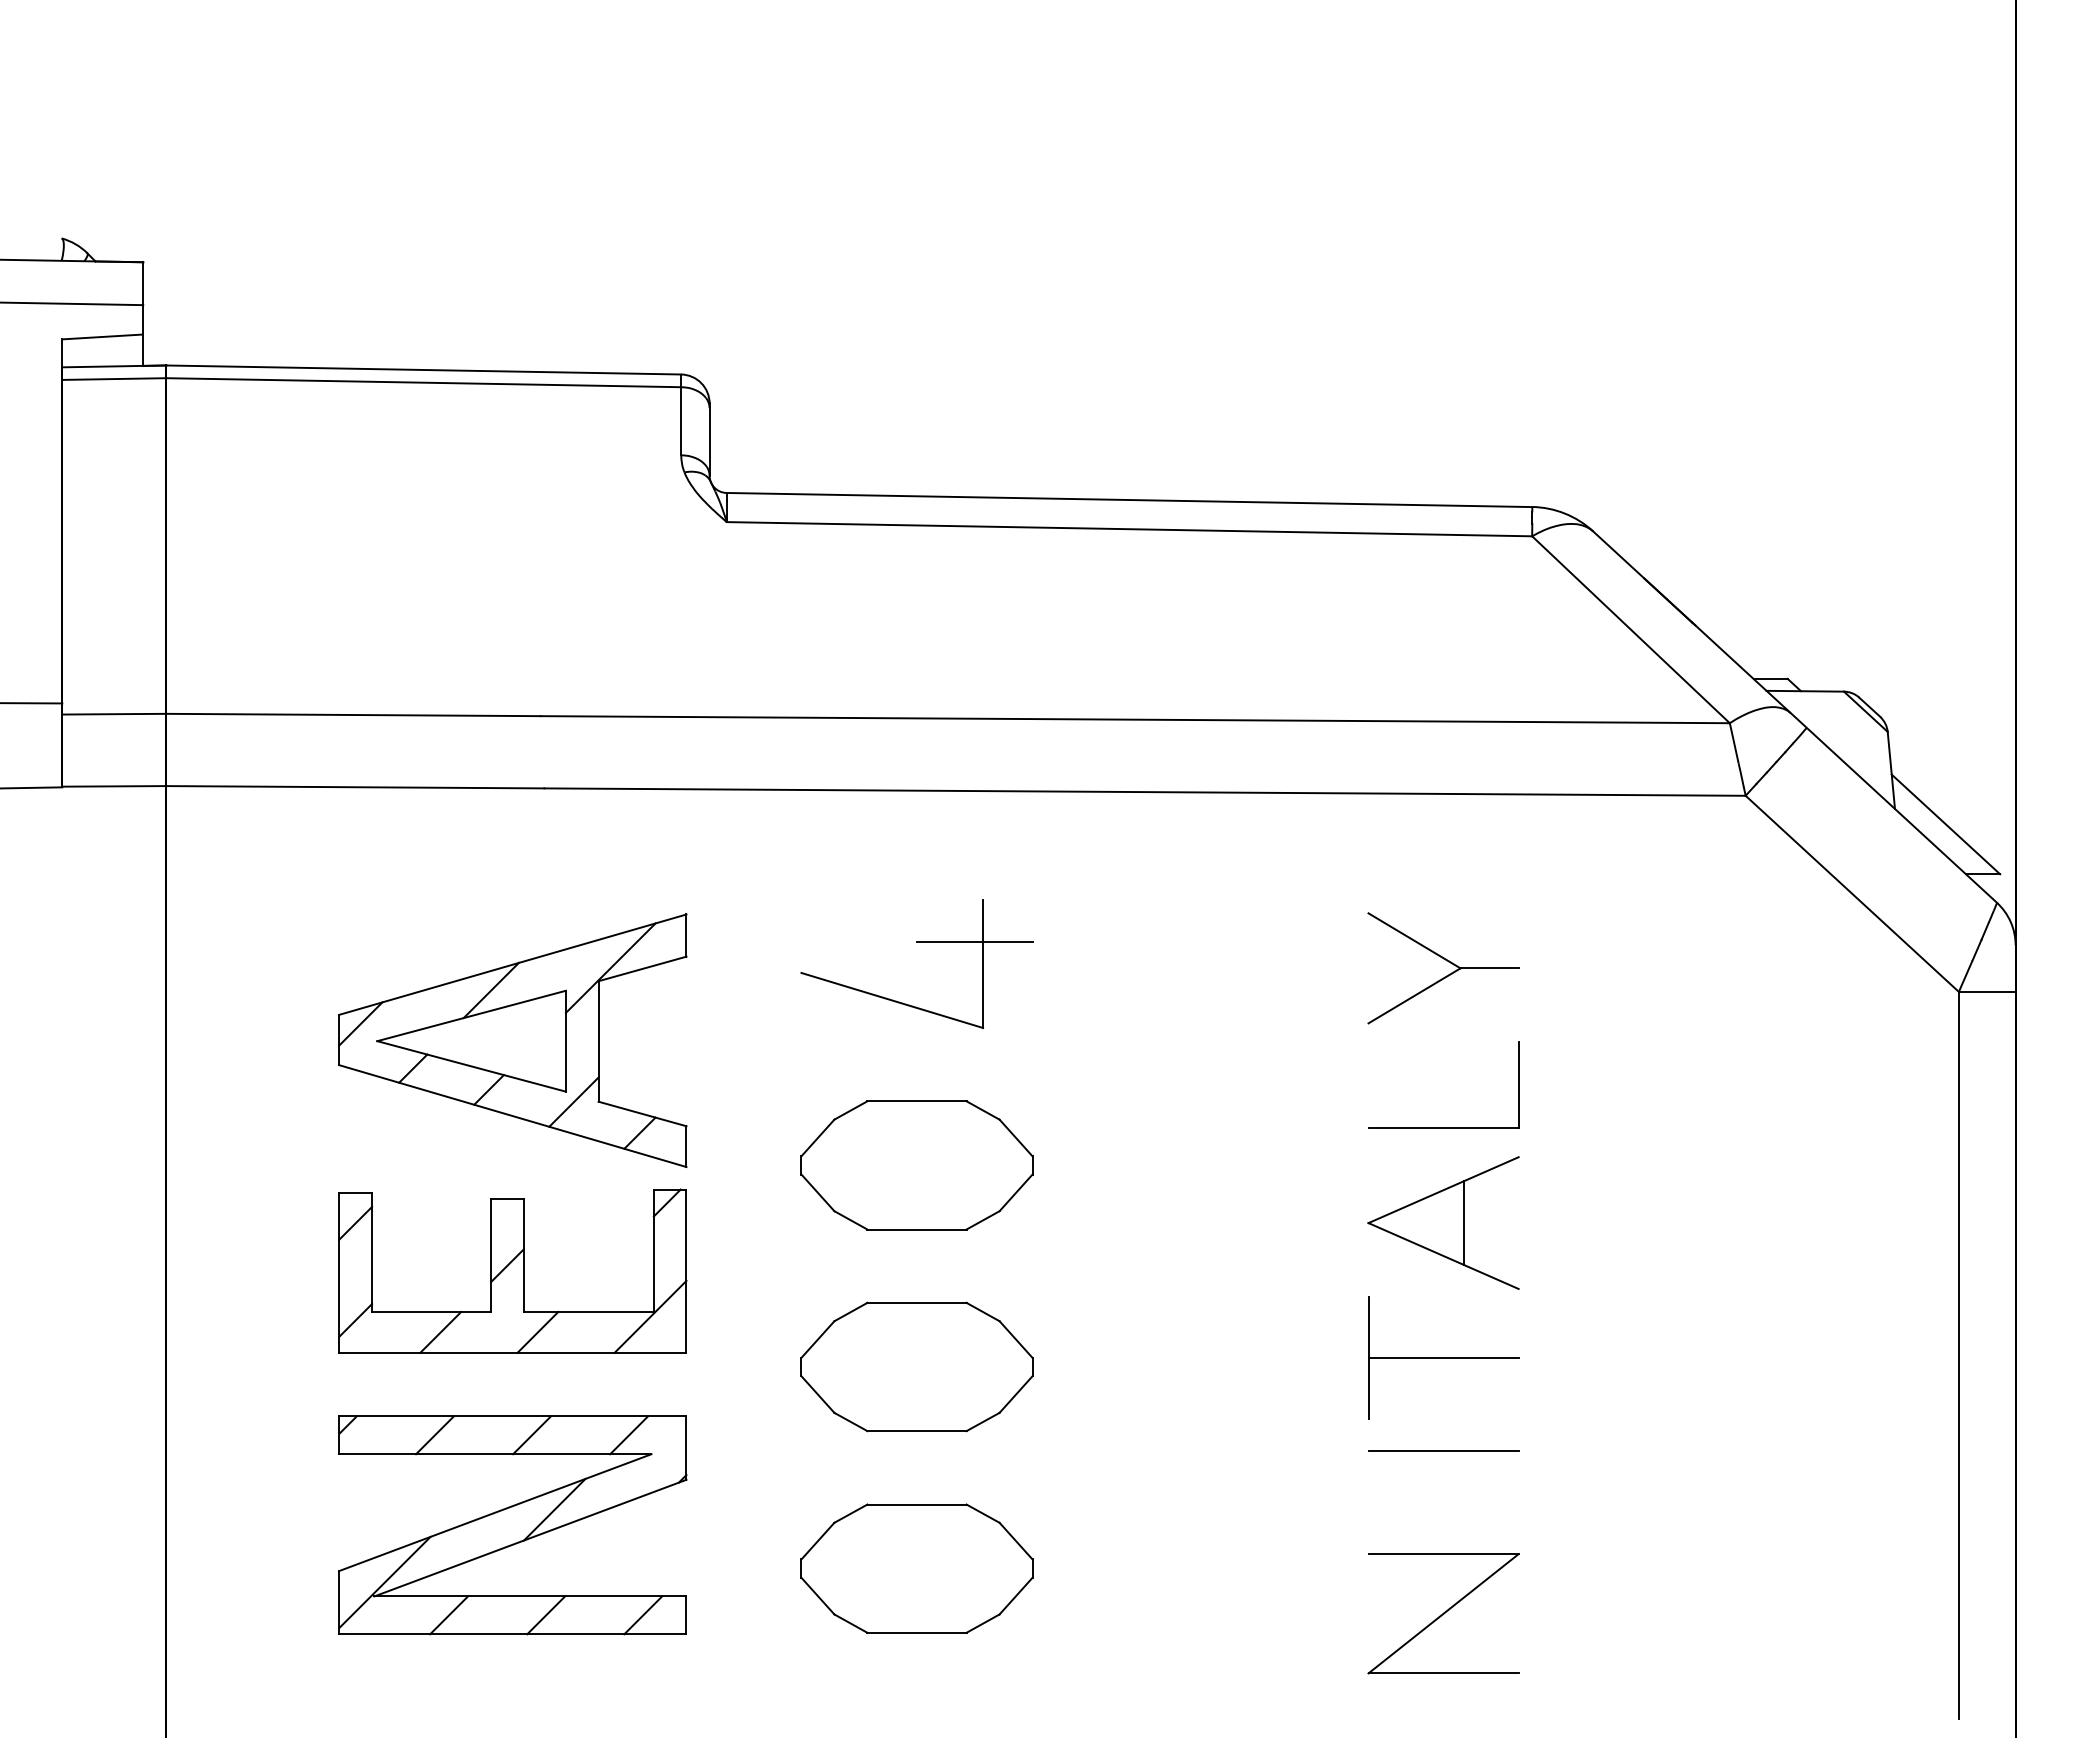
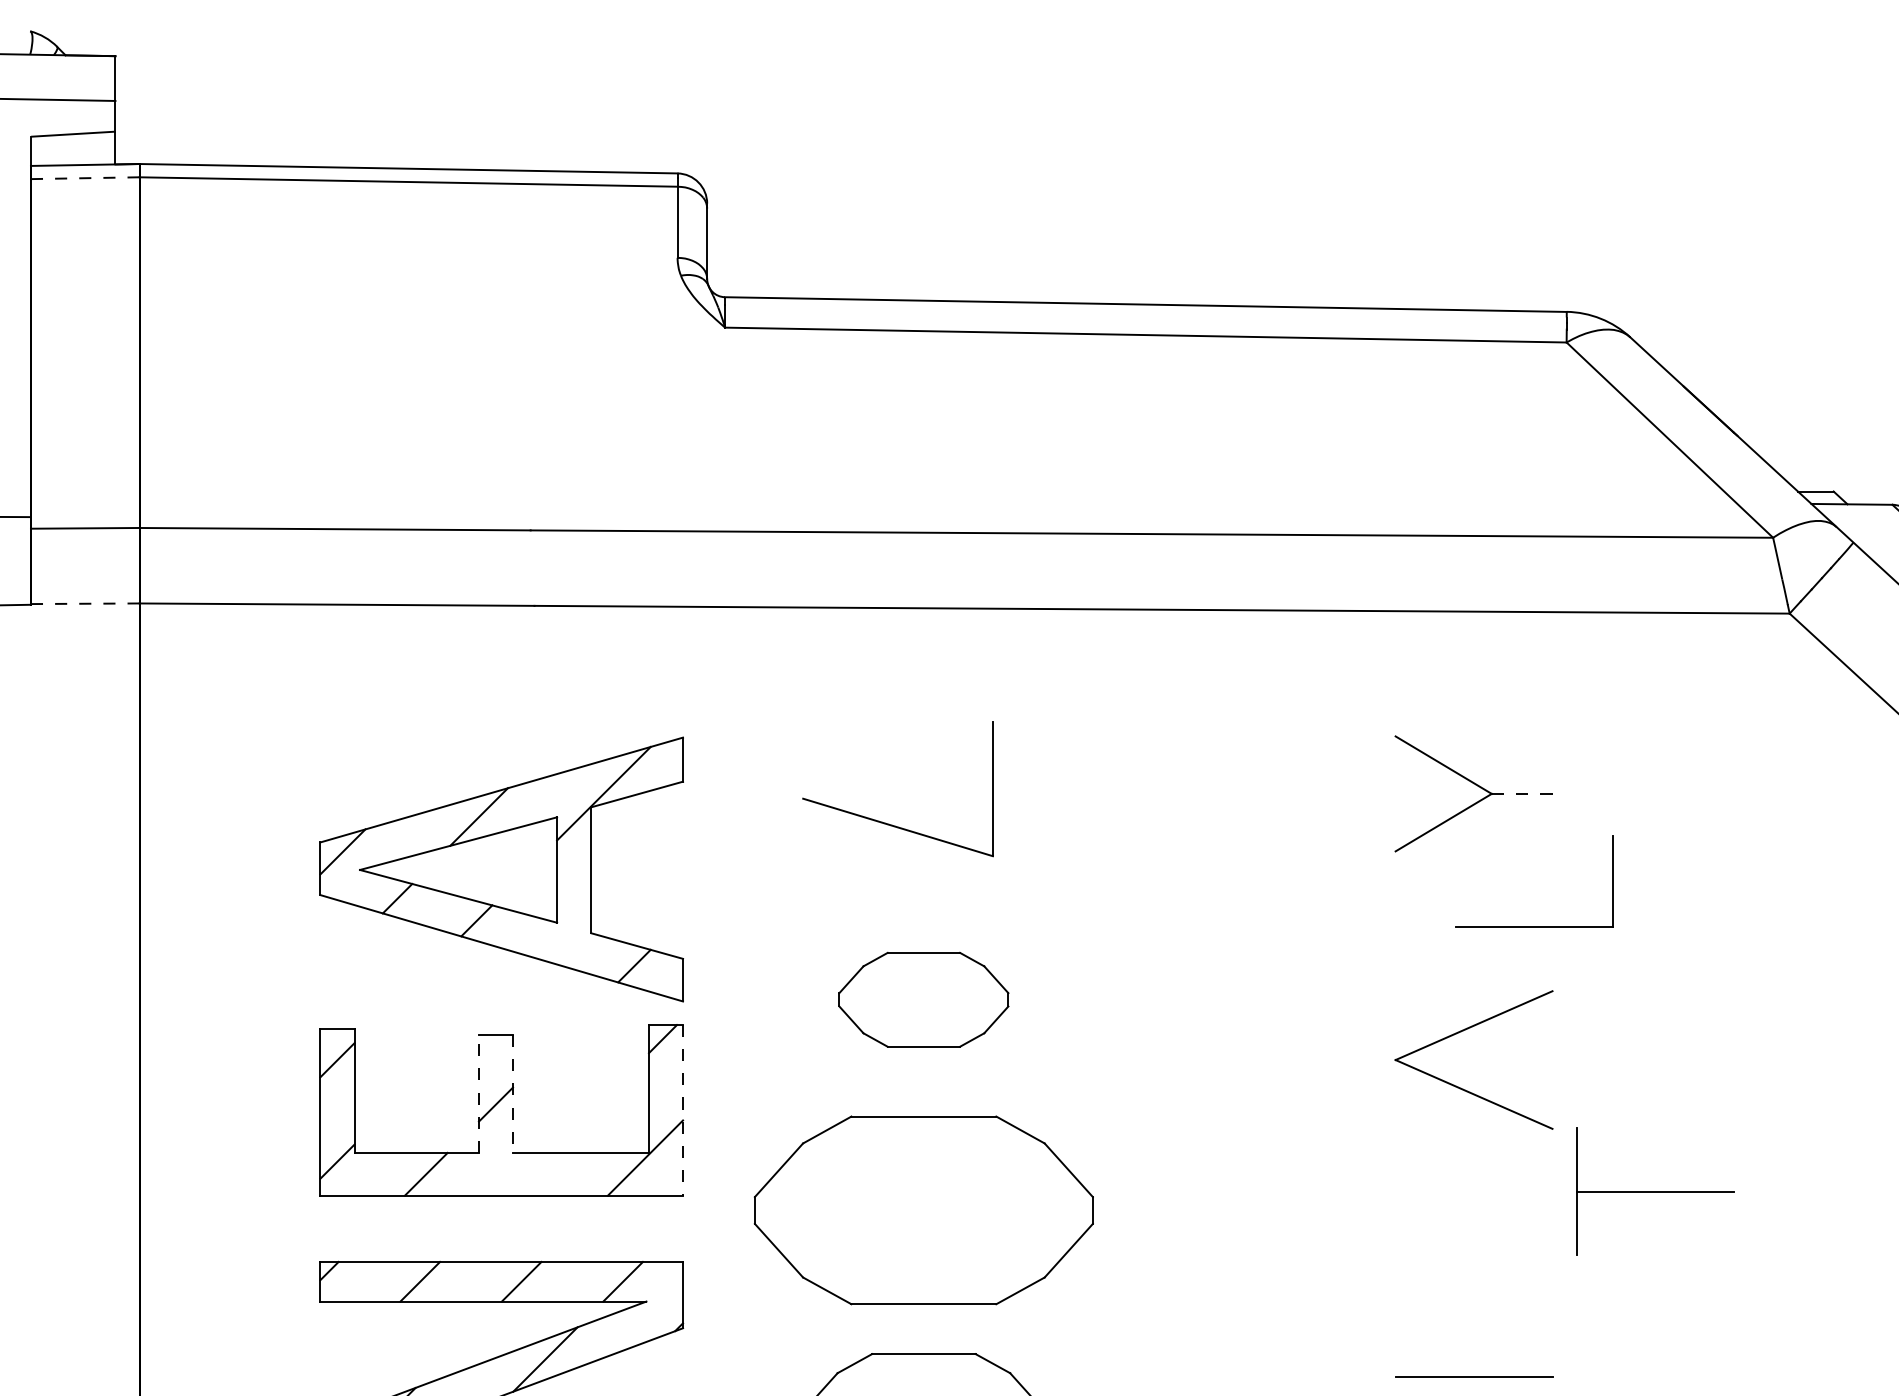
line: (114, 379) -> (85, 178), solid -> dashed
line: (113, 786) -> (84, 603), solid -> dashed
line: (974, 942) -> (983, 766), removed
line: (1489, 968) -> (1522, 794), solid -> dashed
line: (573, 1101) -> (565, 933), removed
part: (1443, 1127) -> (1534, 925), moved
part: (916, 1165) -> (923, 999), size x0.7
line: (1464, 1223) -> (1495, 1060), removed
line: (491, 1255) -> (479, 1093), solid -> dashed
line: (523, 1256) -> (512, 1094), solid -> dashed
line: (686, 1271) -> (683, 1110), solid -> dashed
line: (537, 1331) -> (527, 1173), removed
part: (1443, 1357) -> (1655, 1191), moved
part: (916, 1366) -> (923, 1209), size x1.4
line: (1443, 1450) -> (1473, 1377), moved

